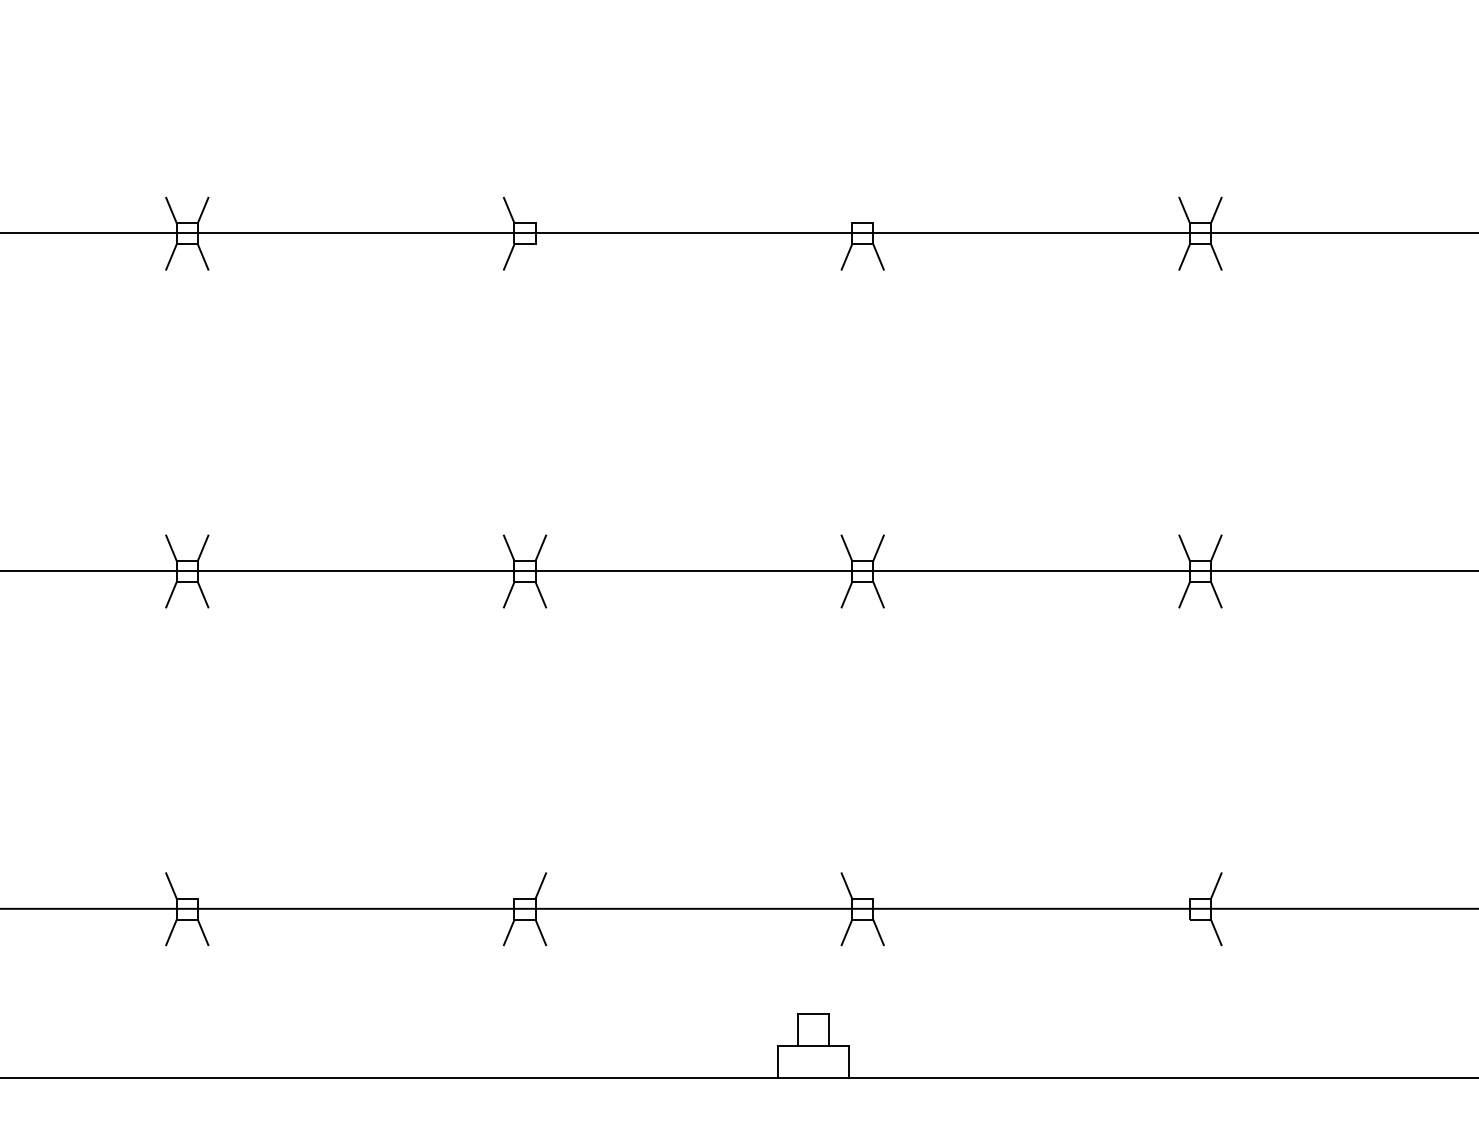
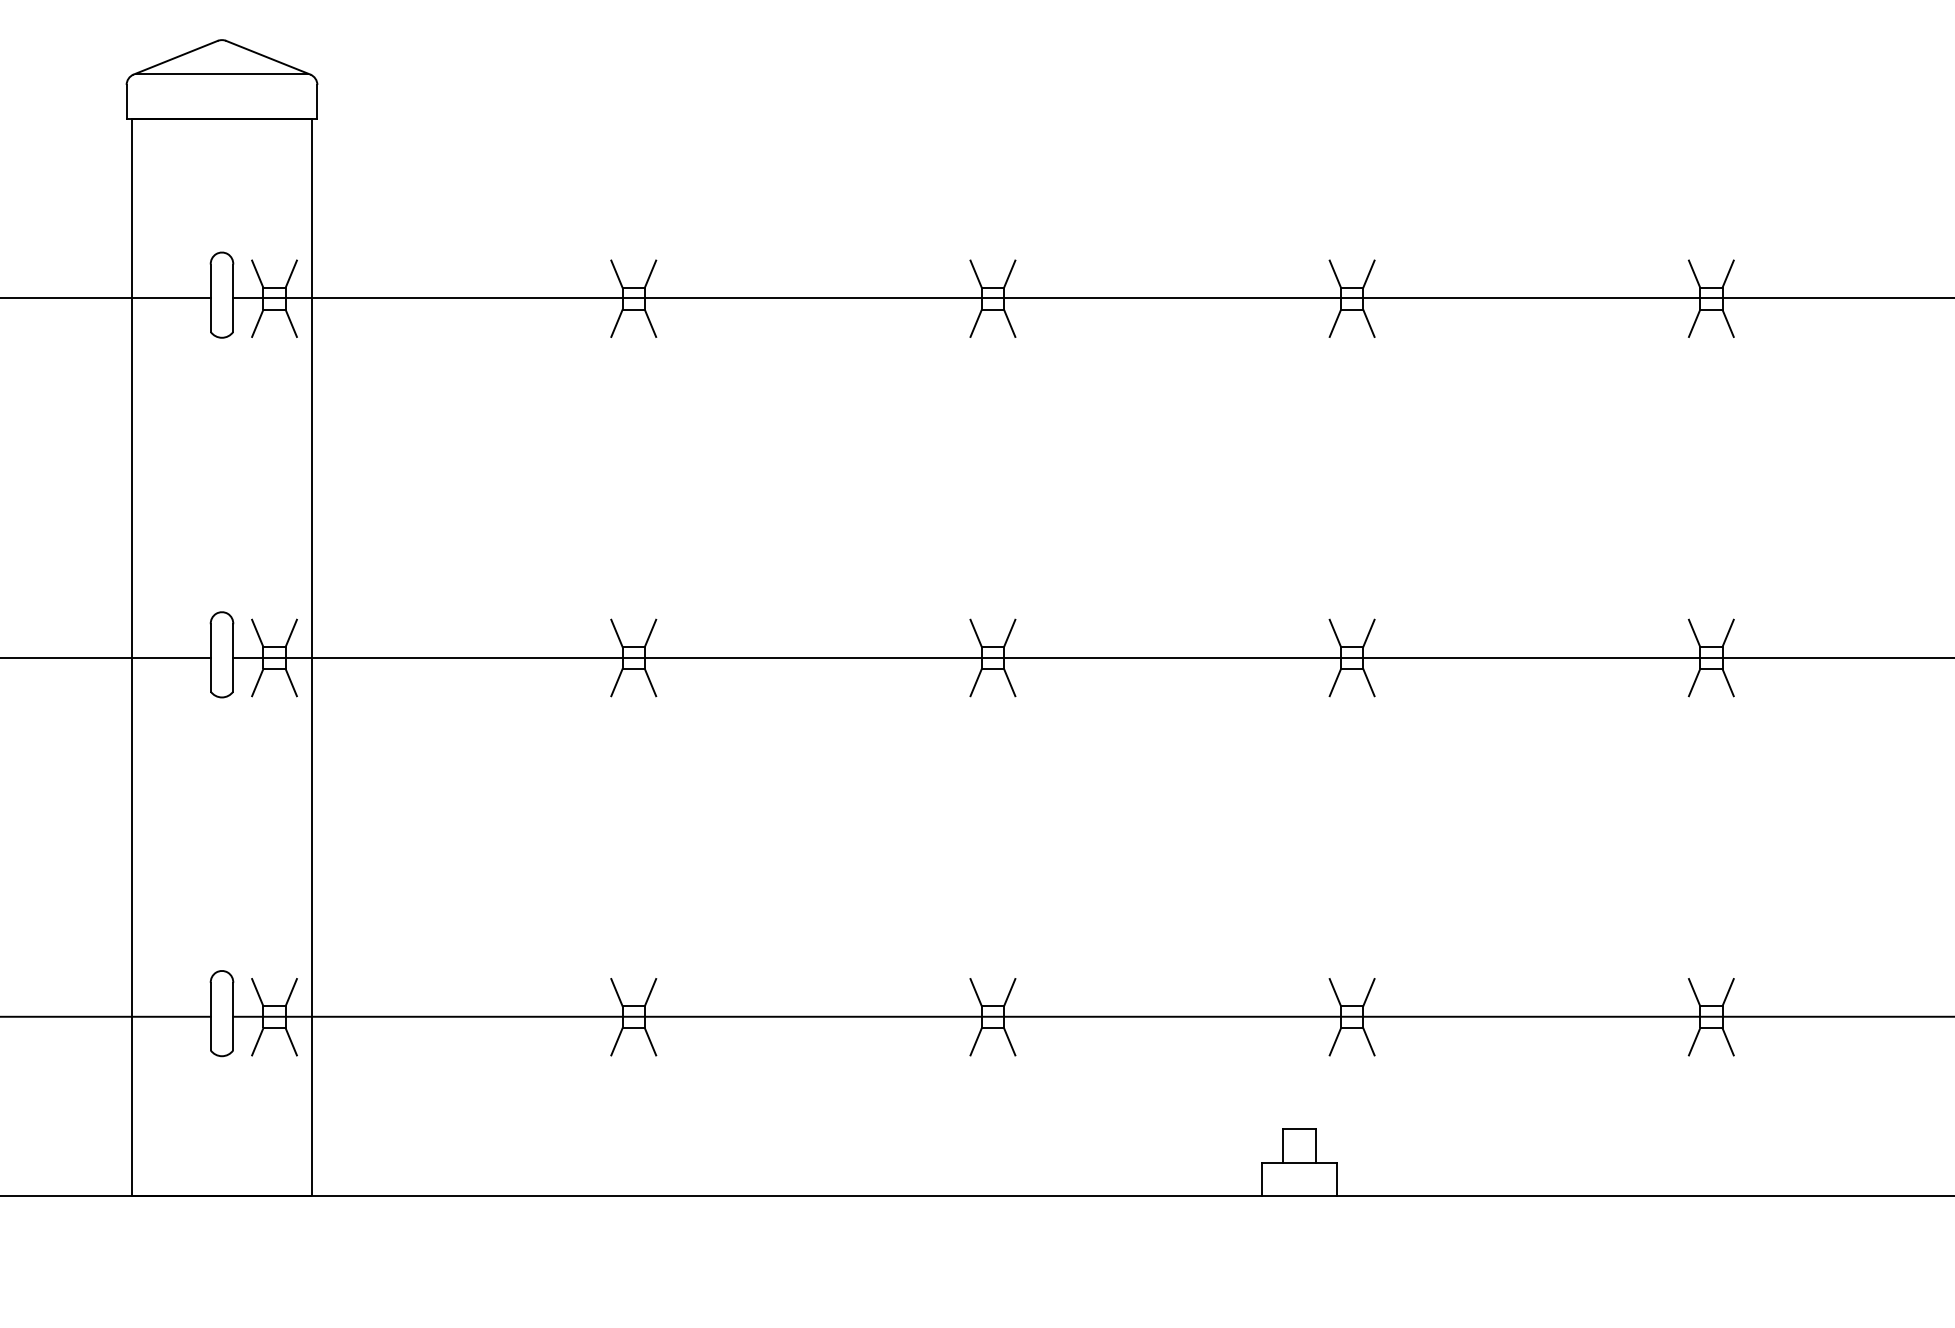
line: (540, 210) -> (1009, 273), added
line: (846, 210) -> (1334, 273), added
line: (878, 210) -> (1368, 273), added
line: (540, 257) -> (1009, 323), added
line: (203, 886) -> (650, 992), added
line: (508, 886) -> (975, 992), added
line: (878, 886) -> (1368, 992), added
line: (1184, 886) -> (1694, 992), added
line: (1184, 932) -> (1694, 1041), added

